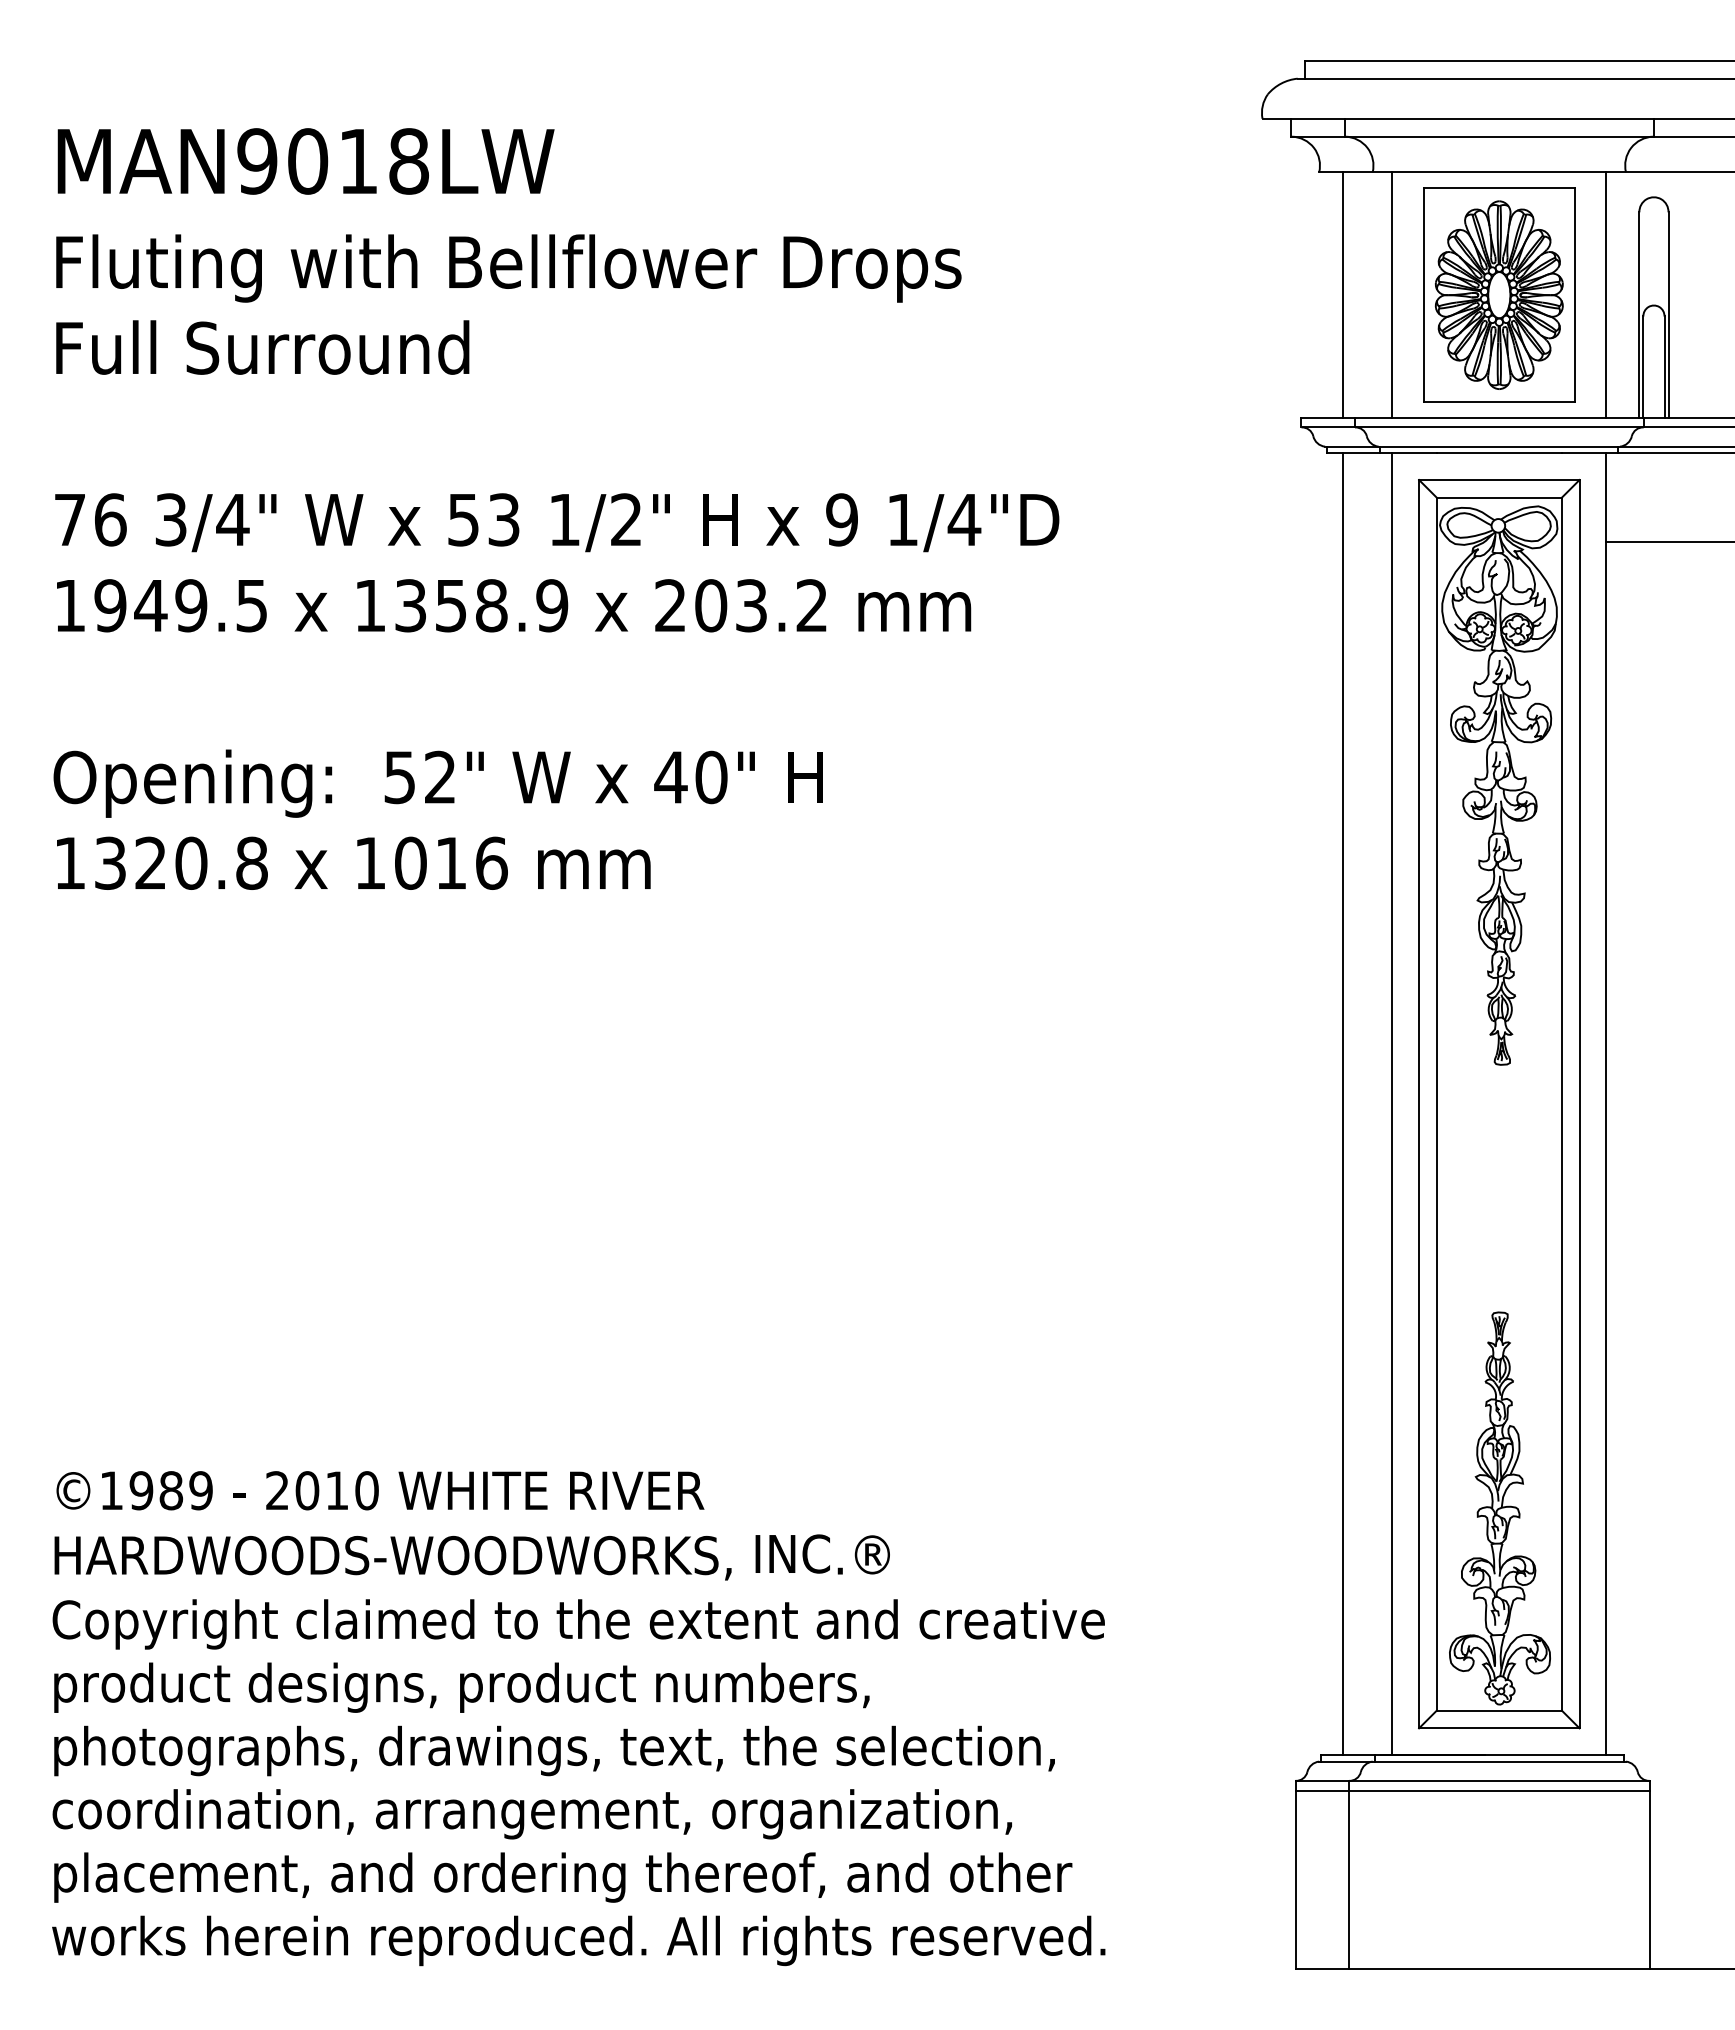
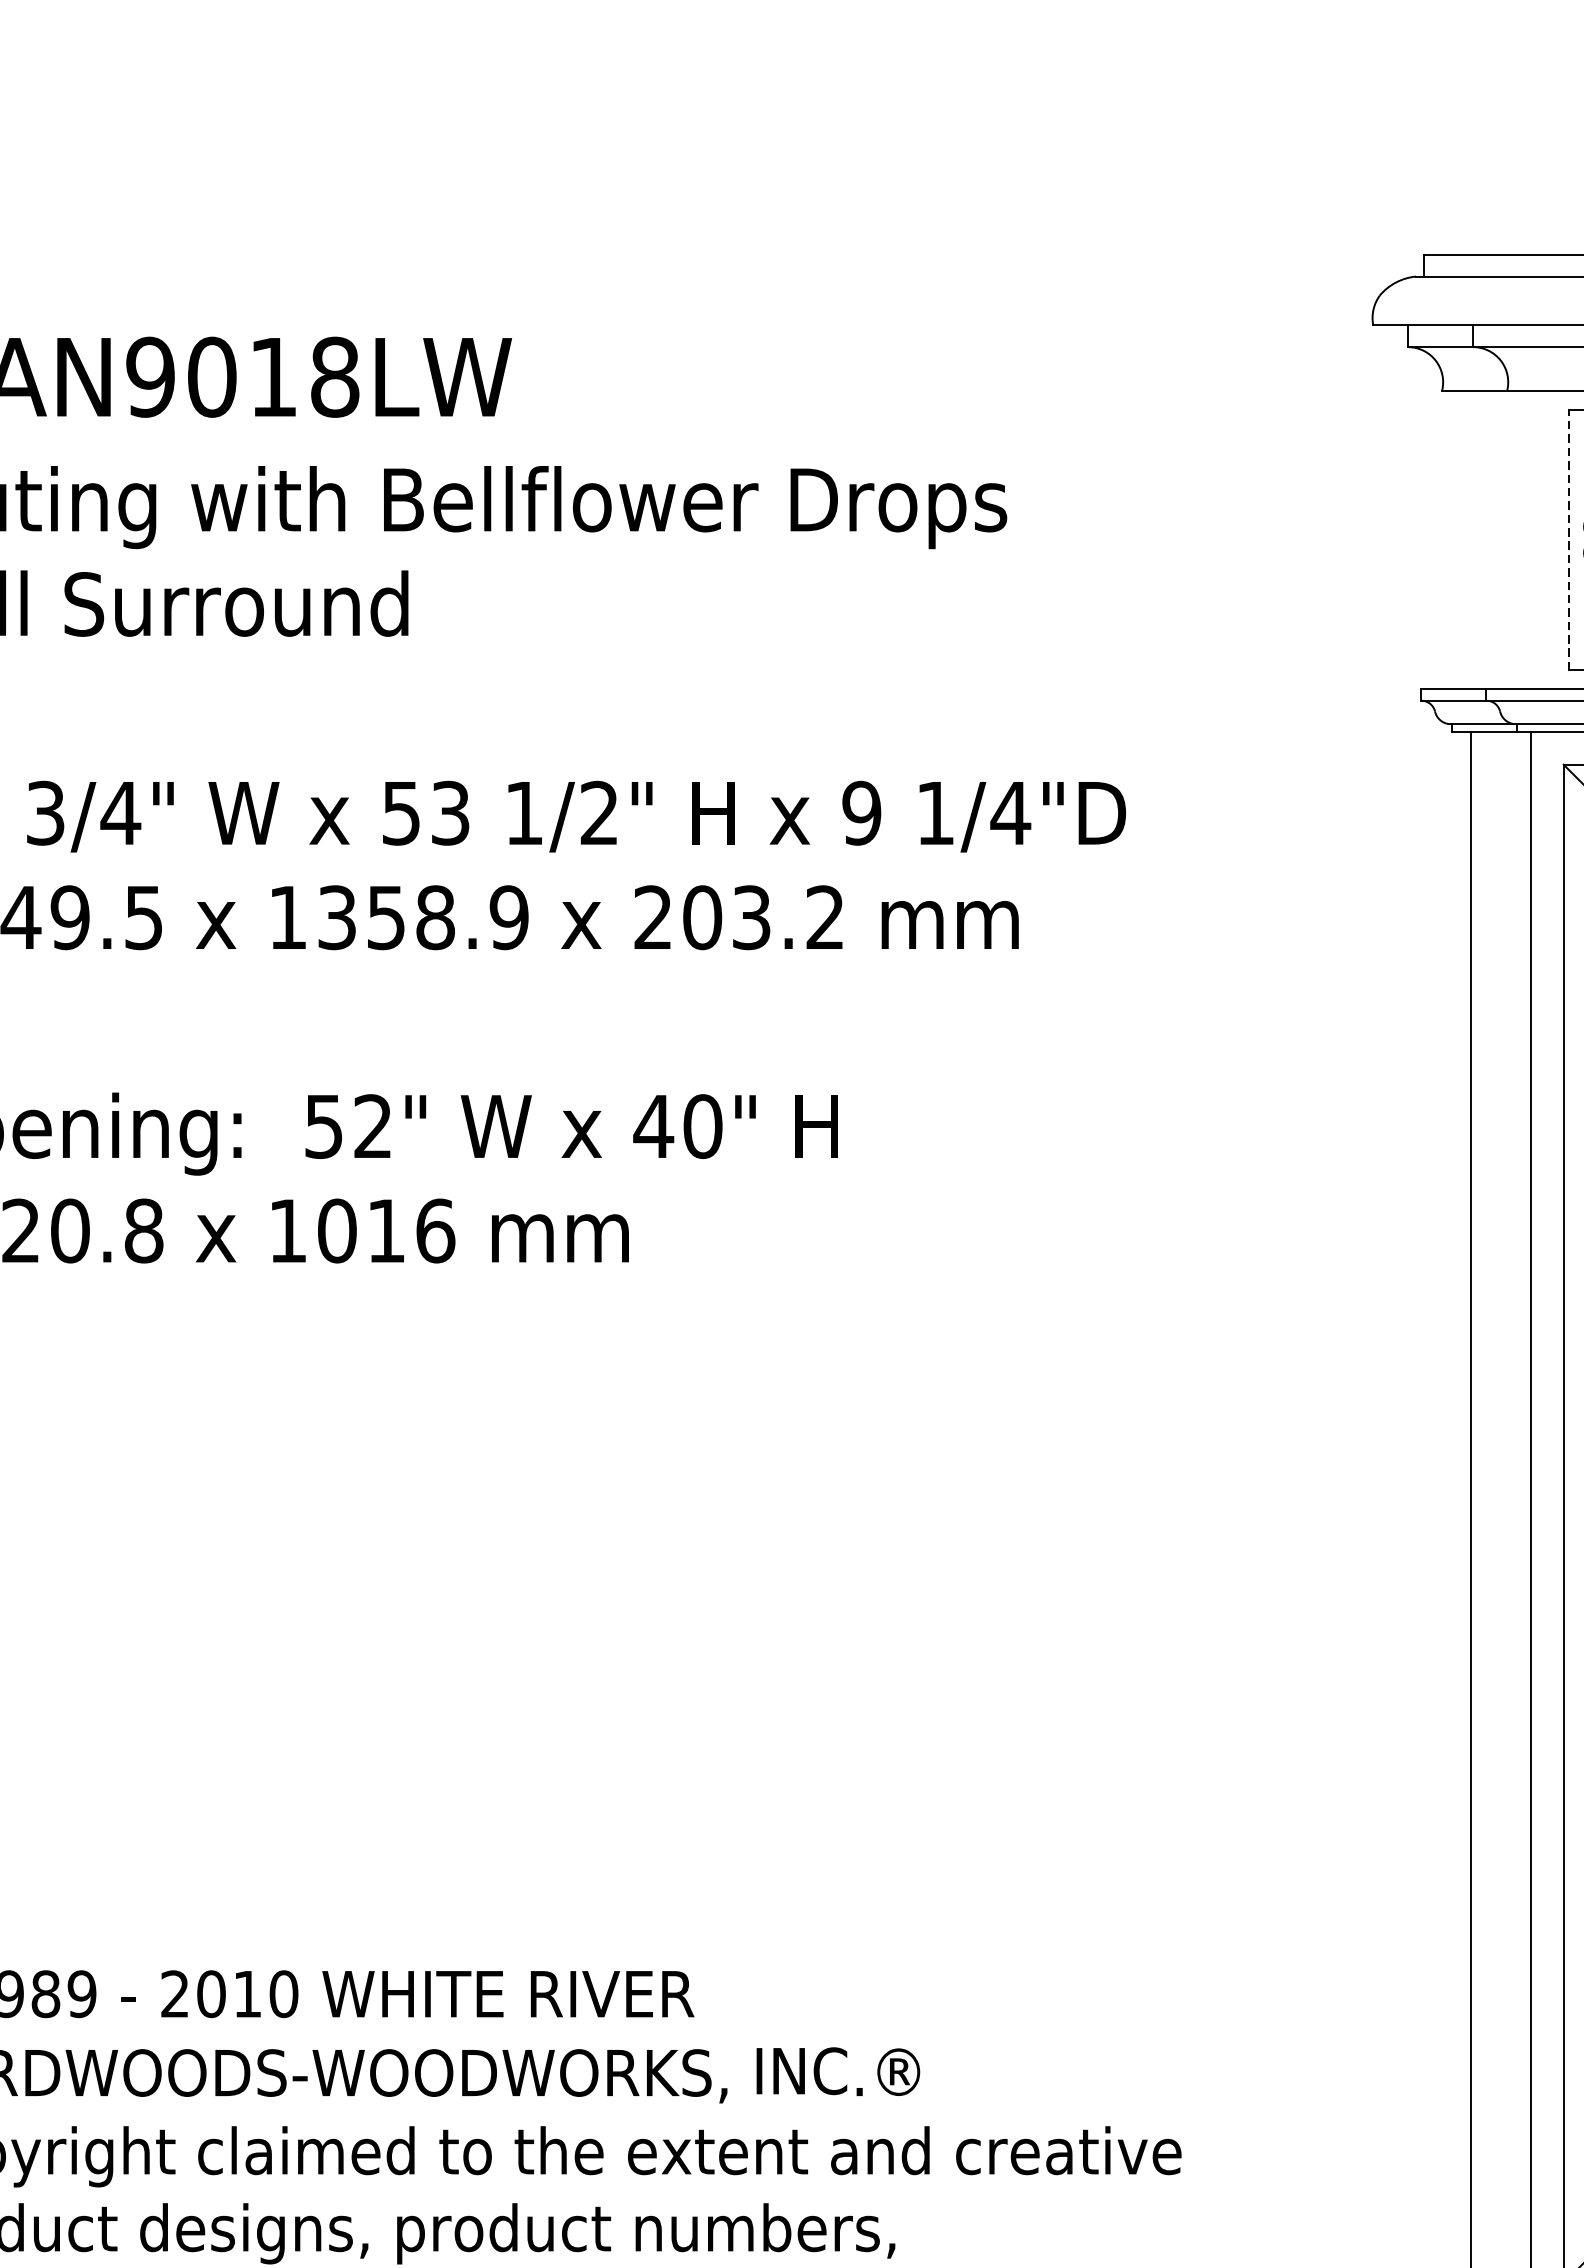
line: (1343, 294) -> (1471, 539), removed
line: (1392, 294) -> (1531, 539), removed
line: (1423, 294) -> (1569, 539), solid -> dashed

